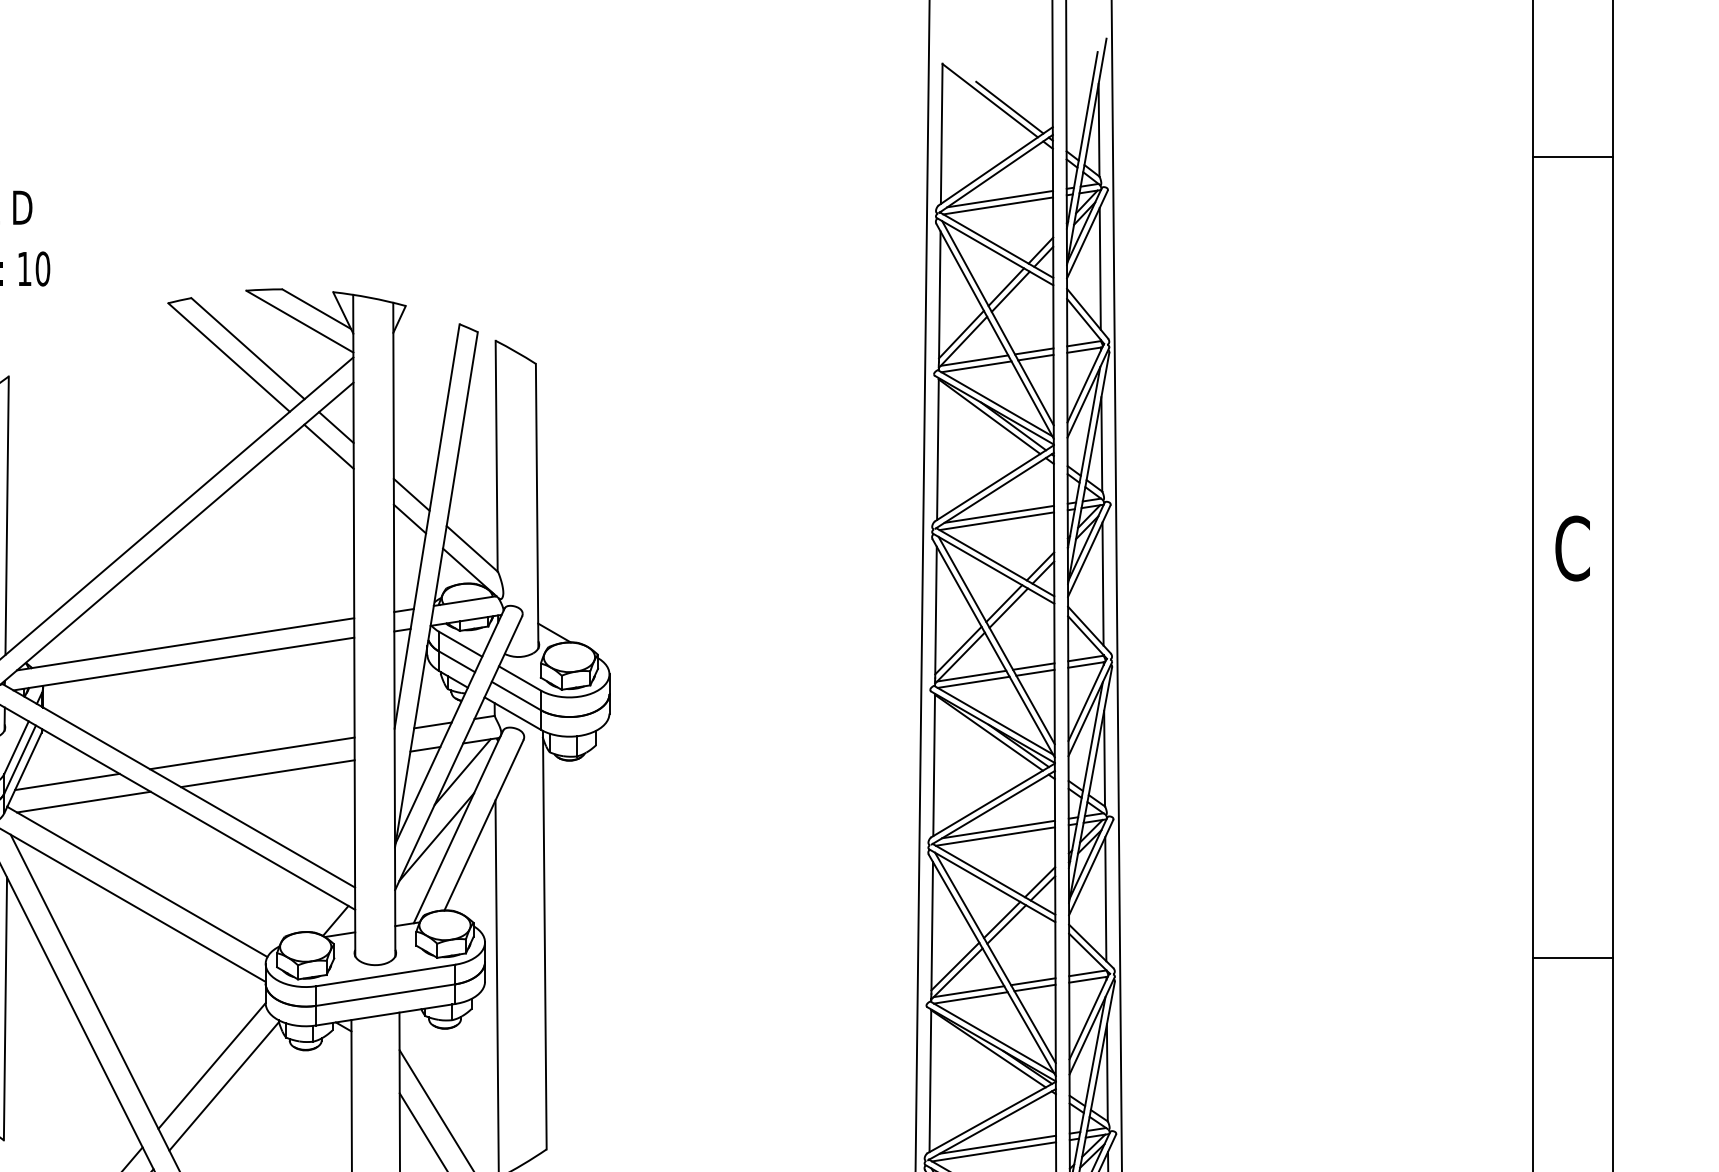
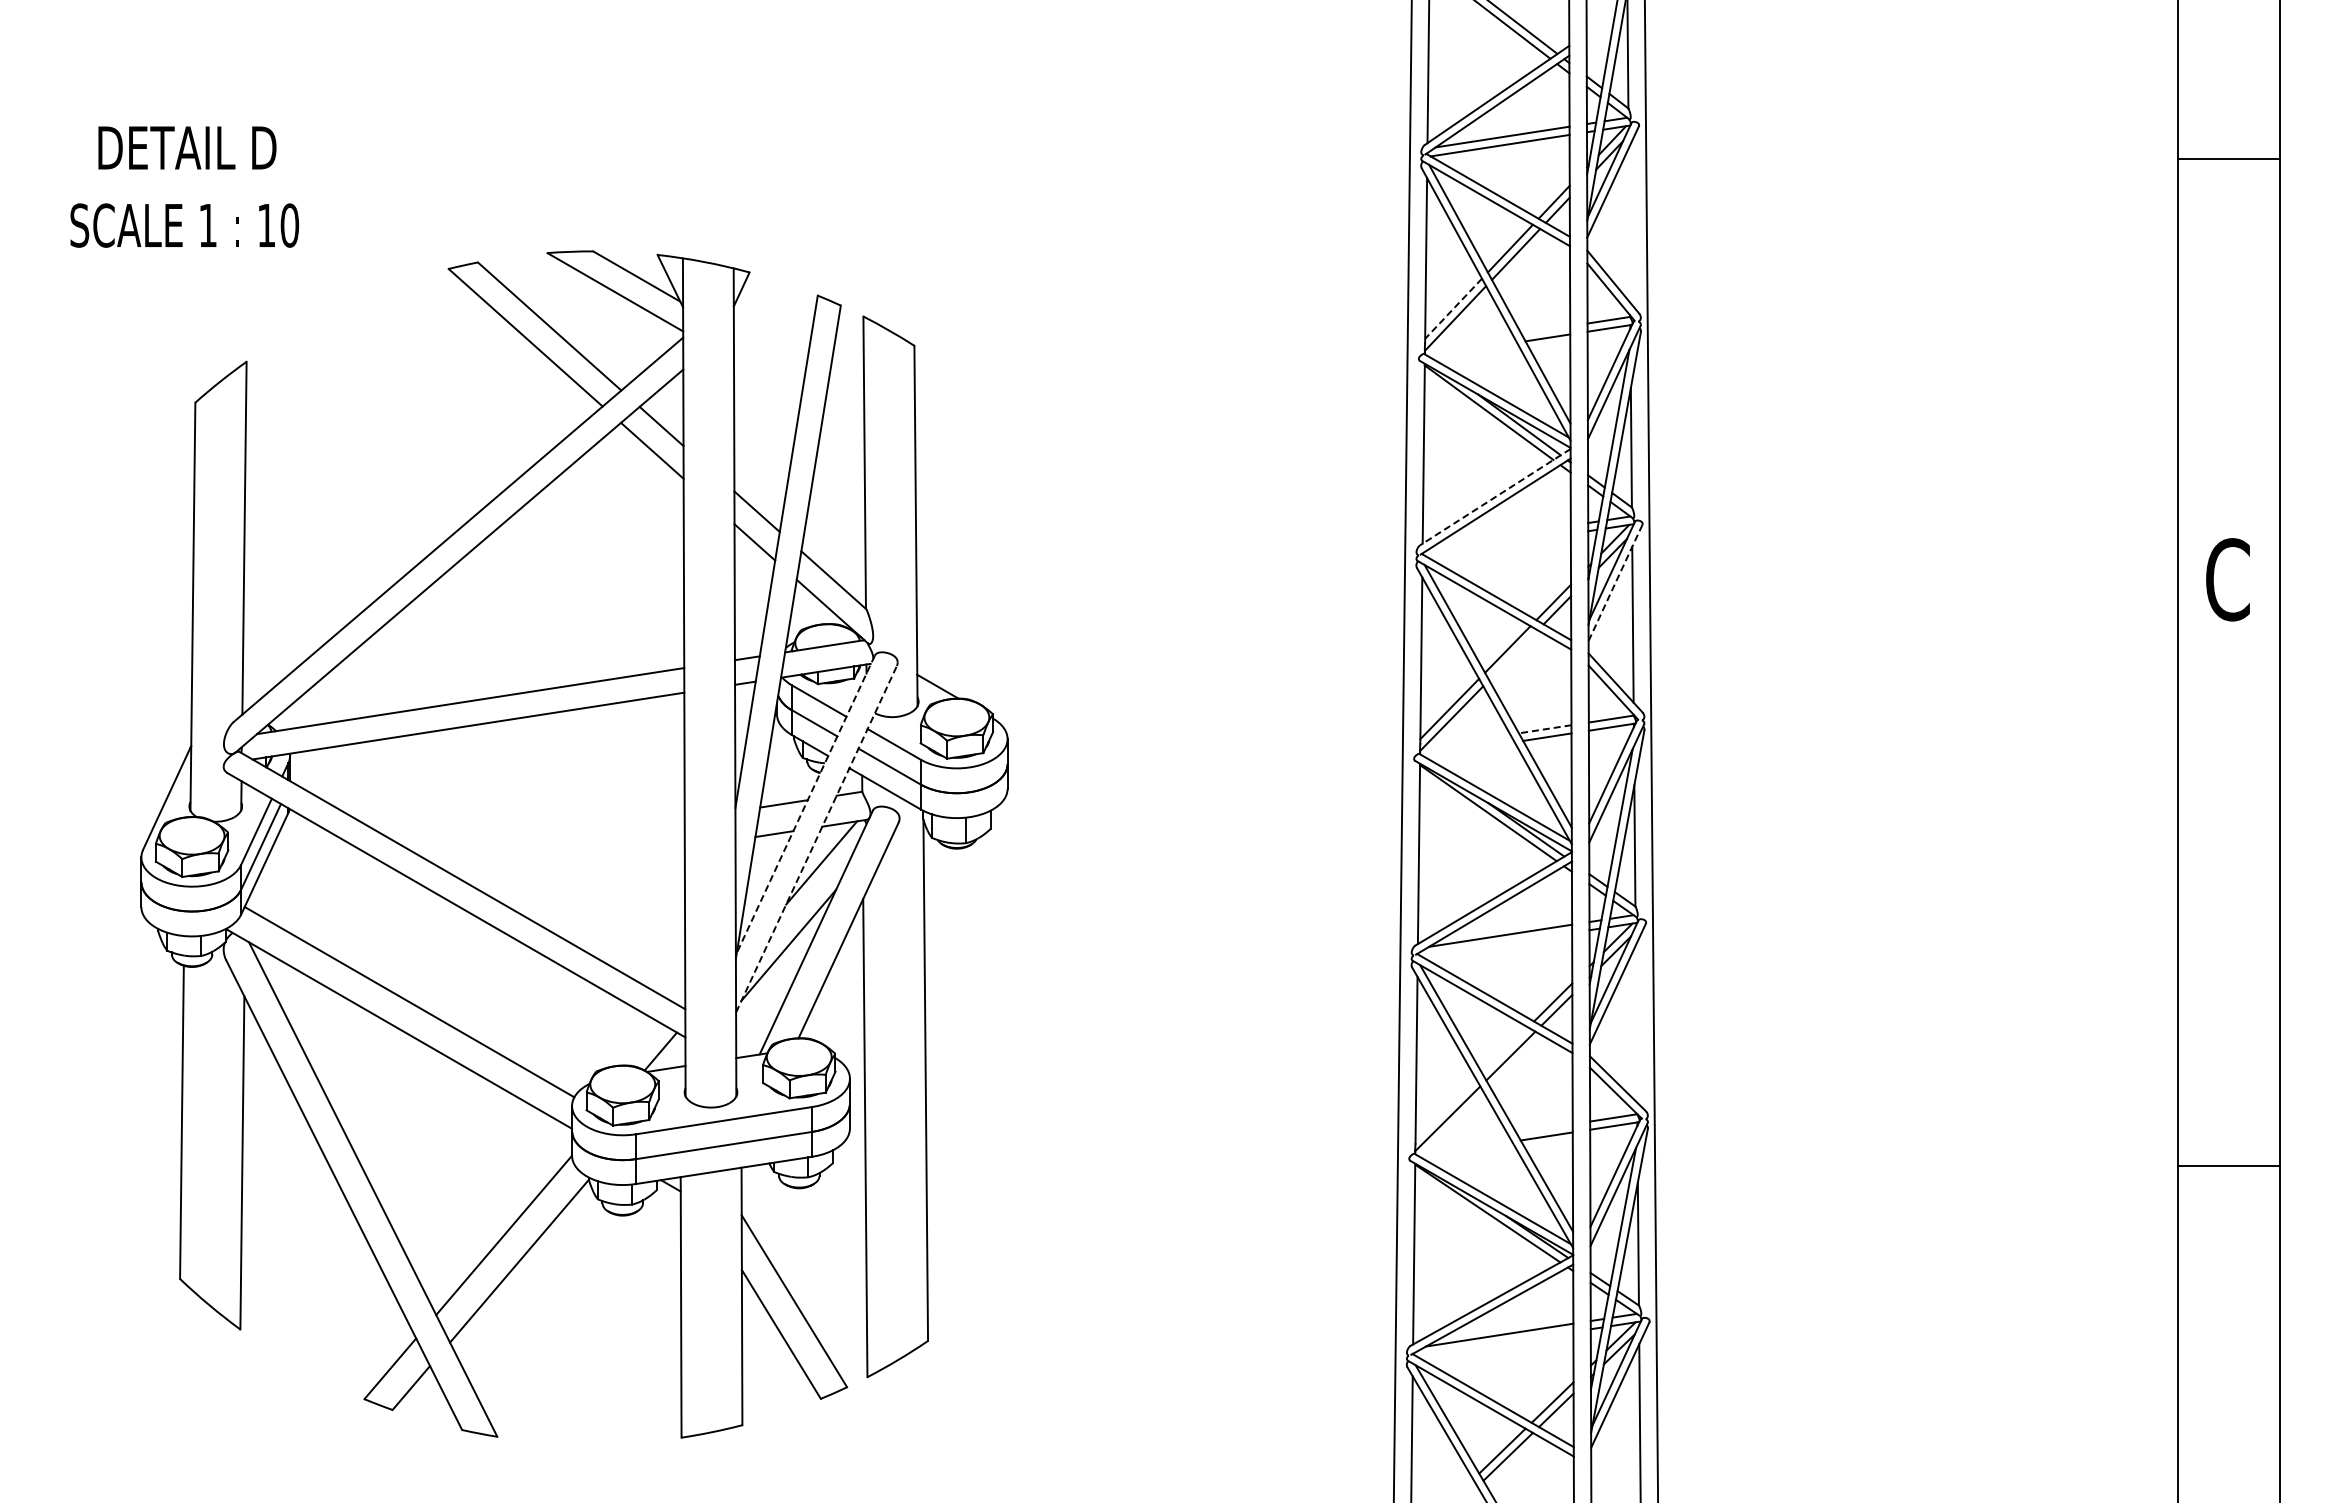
line: (1573, 156) -> (2228, 158), moved
line: (1100, 268) -> (1629, 225), removed
line: (961, 335) -> (1453, 309), solid -> dashed
line: (1034, 351) -> (1545, 329), removed
line: (974, 360) -> (1469, 341), removed
line: (976, 366) -> (1472, 349), removed
line: (993, 483) -> (1494, 497), solid -> dashed
line: (999, 514) -> (1501, 536), removed
line: (996, 520) -> (1497, 544), removed
line: (1089, 551) -> (1615, 583), solid -> dashed
line: (1008, 608) -> (1513, 655), removed
line: (1034, 666) -> (1545, 729), solid -> dashed
line: (971, 676) -> (1466, 741), removed
line: (973, 682) -> (1468, 749), removed
line: (449, 725) -> (805, 804), solid -> dashed
line: (251, 753) -> (554, 839), removed
line: (458, 753) -> (816, 839), solid -> dashed
line: (267, 773) -> (574, 864), removed
line: (67, 781) -> (320, 875), removed
line: (83, 801) -> (341, 900), removed
line: (995, 836) -> (1496, 944), removed
line: (1105, 898) -> (1636, 1023), removed
line: (1002, 920) -> (1505, 1050), removed
line: (1573, 957) -> (2228, 1165), moved
line: (955, 966) -> (1445, 1109), removed
line: (1033, 981) -> (1544, 1128), removed
line: (968, 991) -> (1462, 1141), removed
line: (970, 997) -> (1465, 1148), removed
line: (993, 1151) -> (1494, 1343), removed

